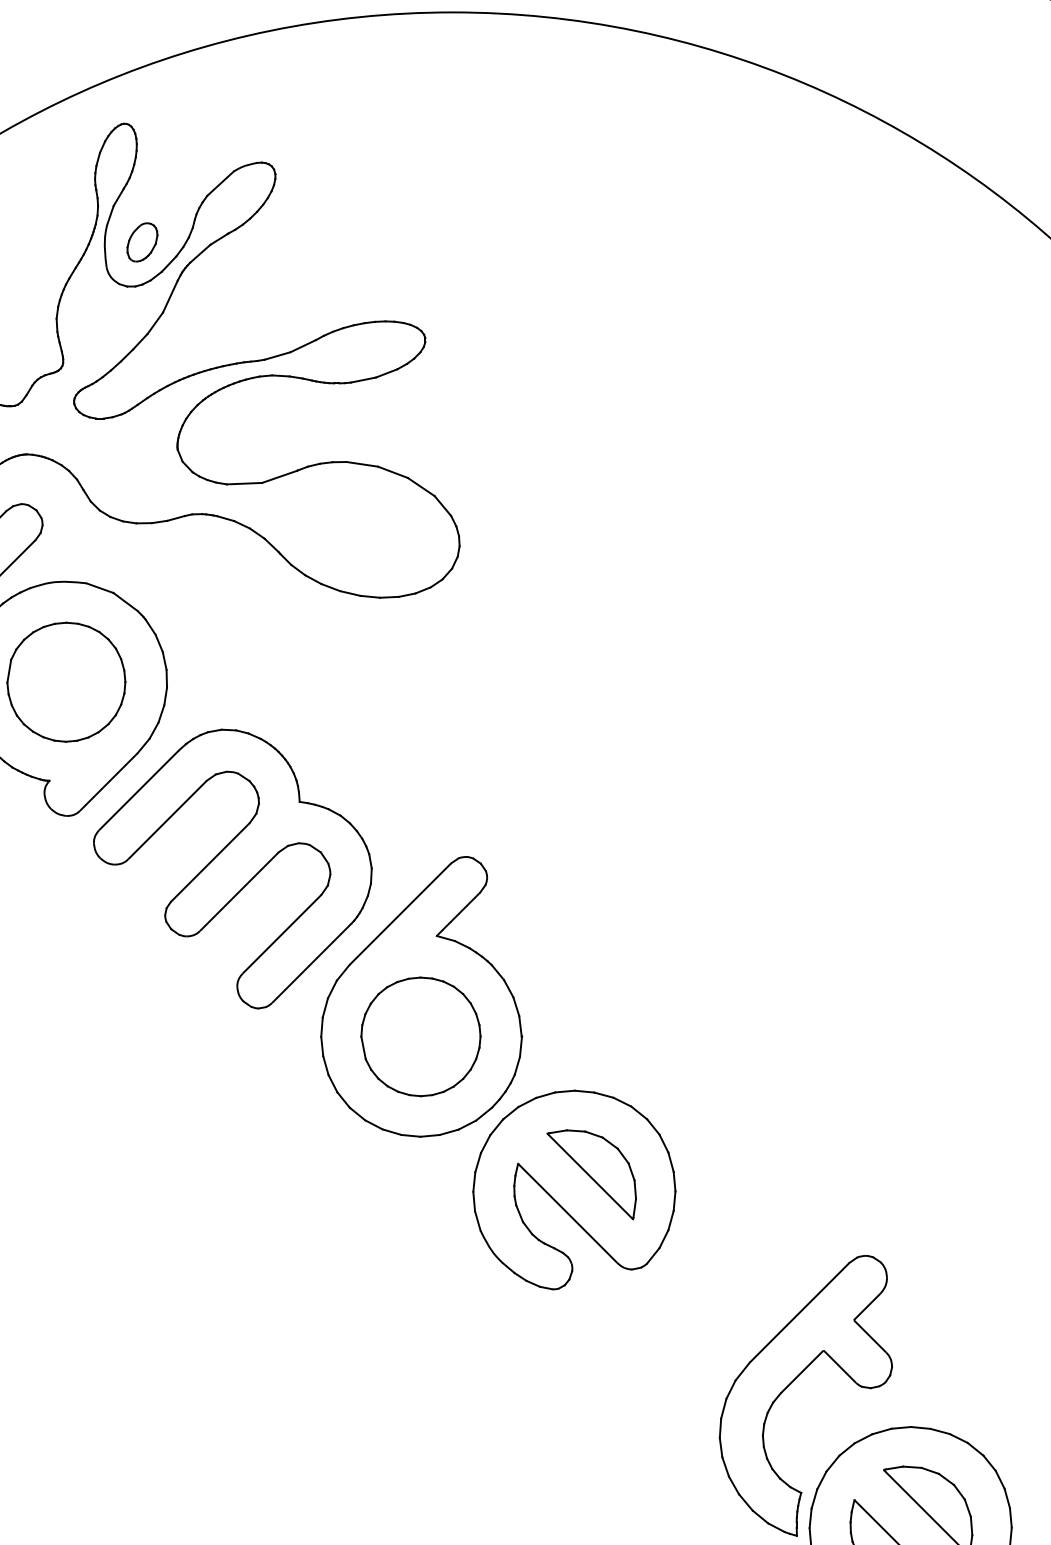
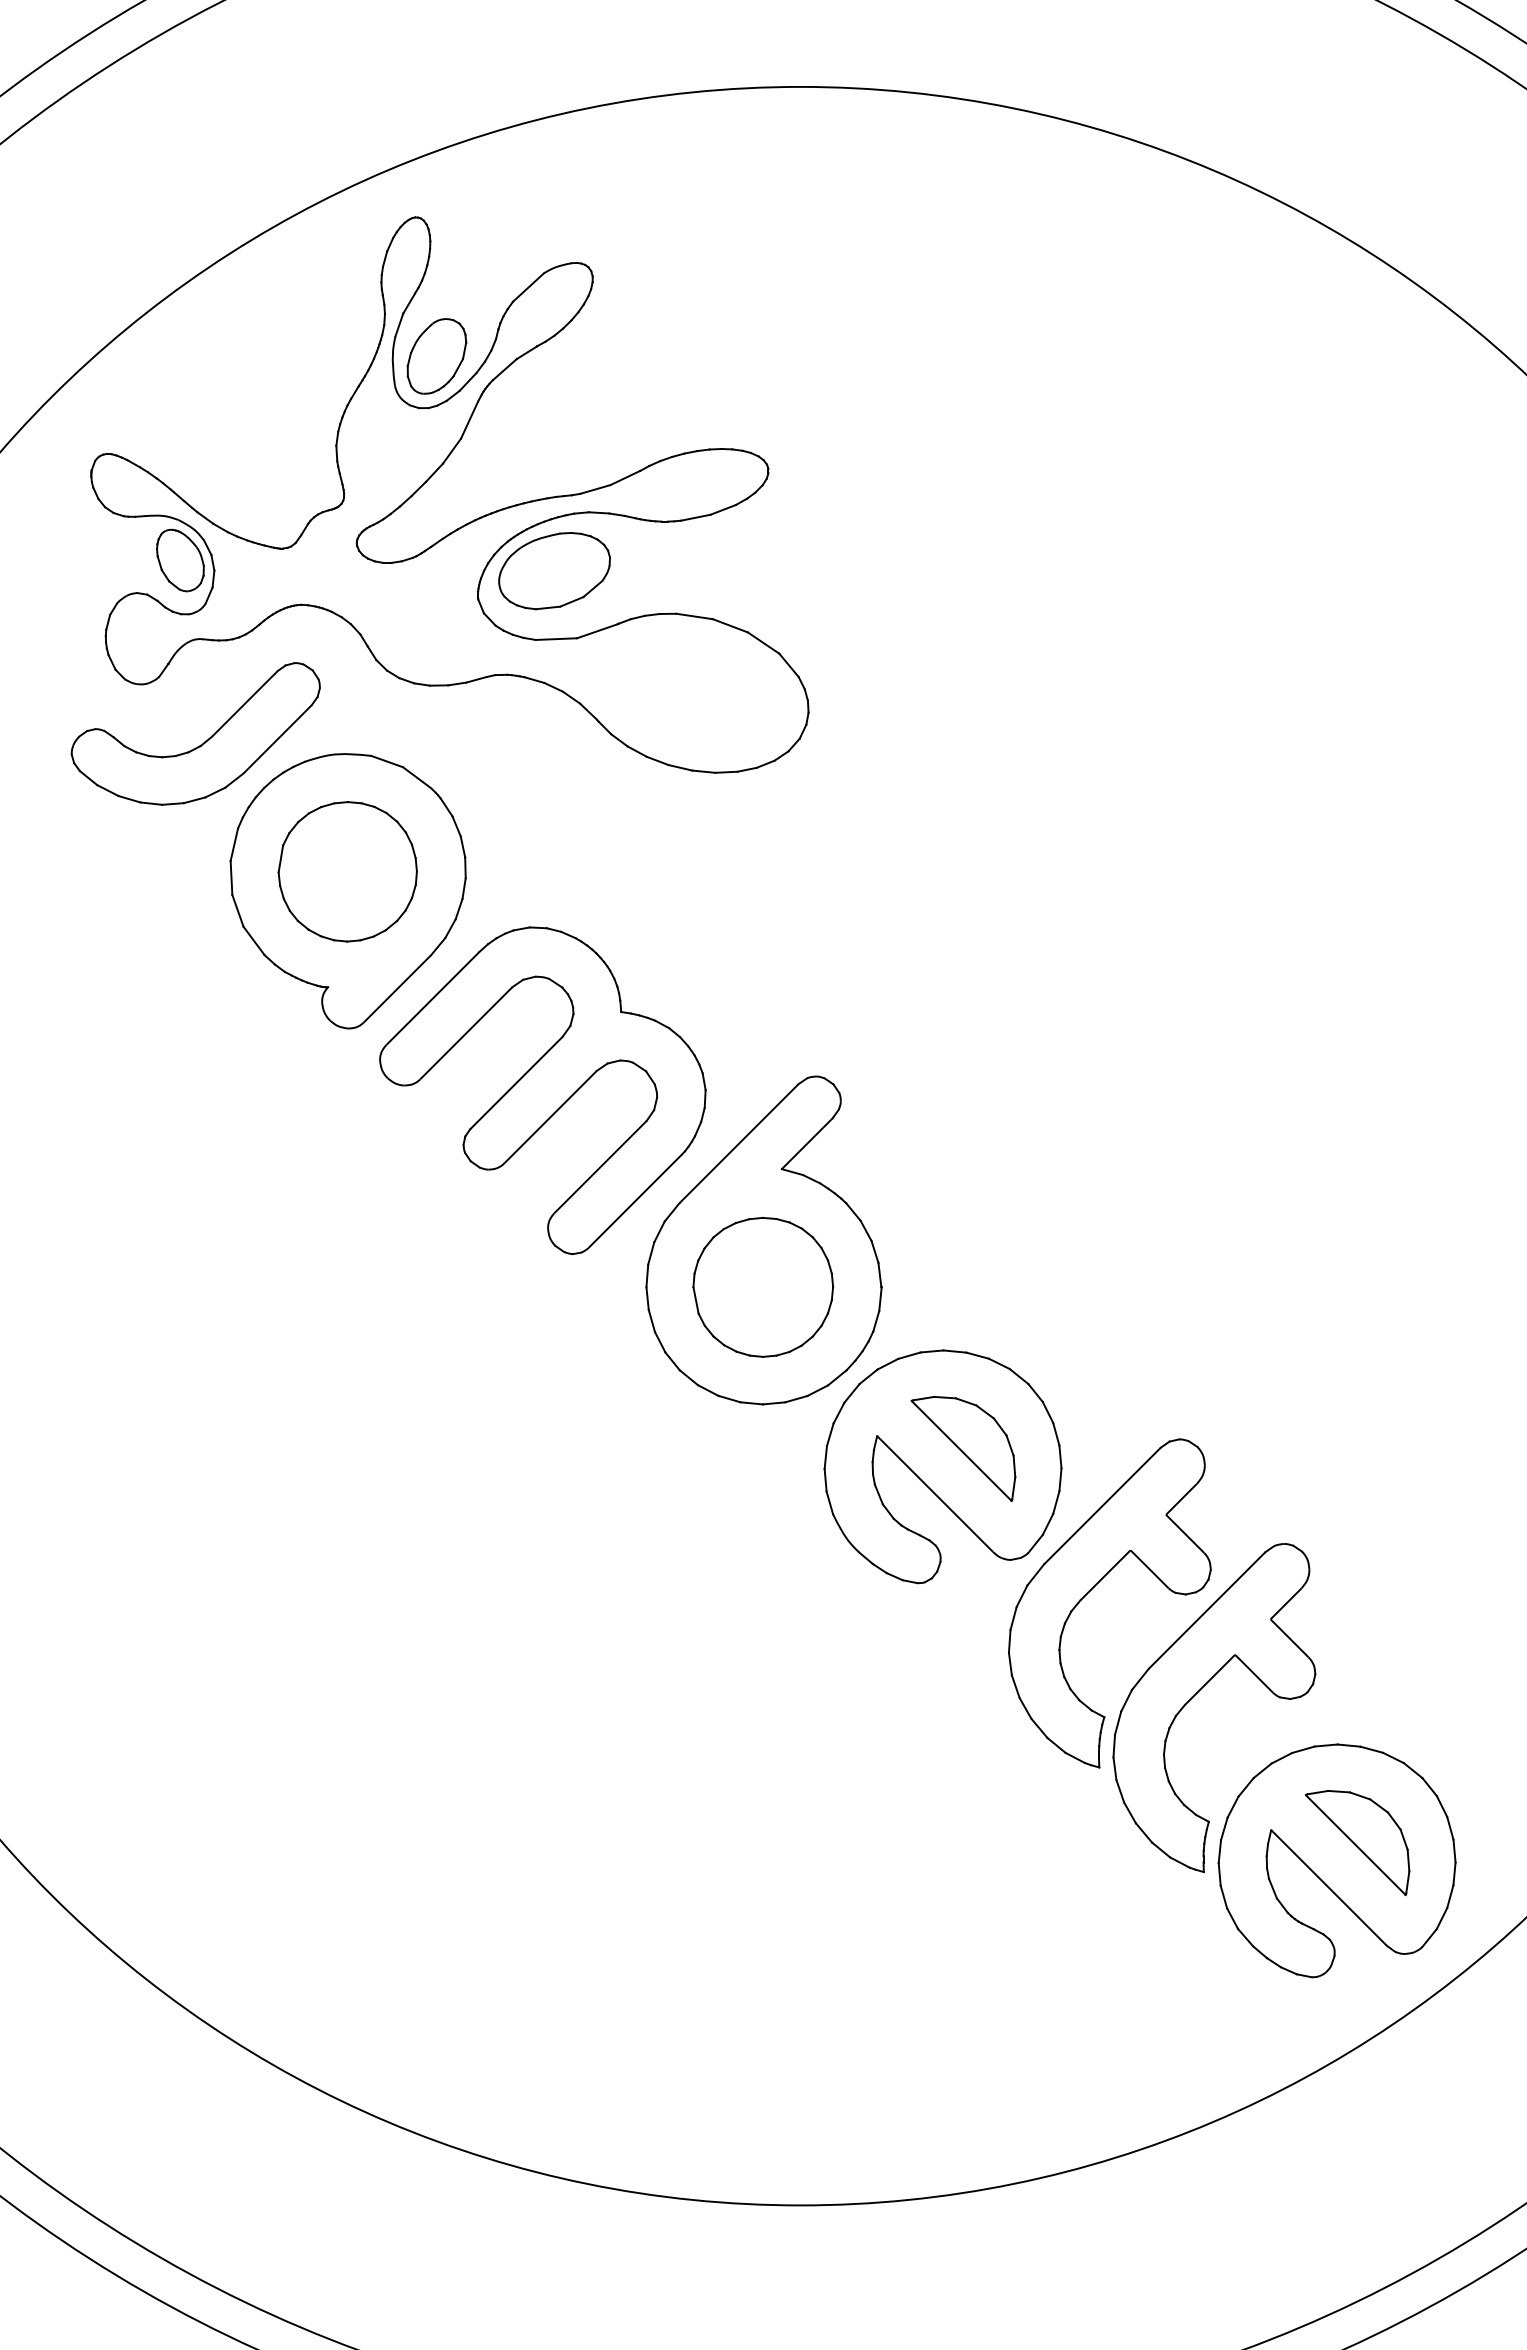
part: (142, 242) -> (436, 356), size x1.67
part: (242, 425) -> (554, 571), added
part: (703, 1293) -> (1094, 1587), added

